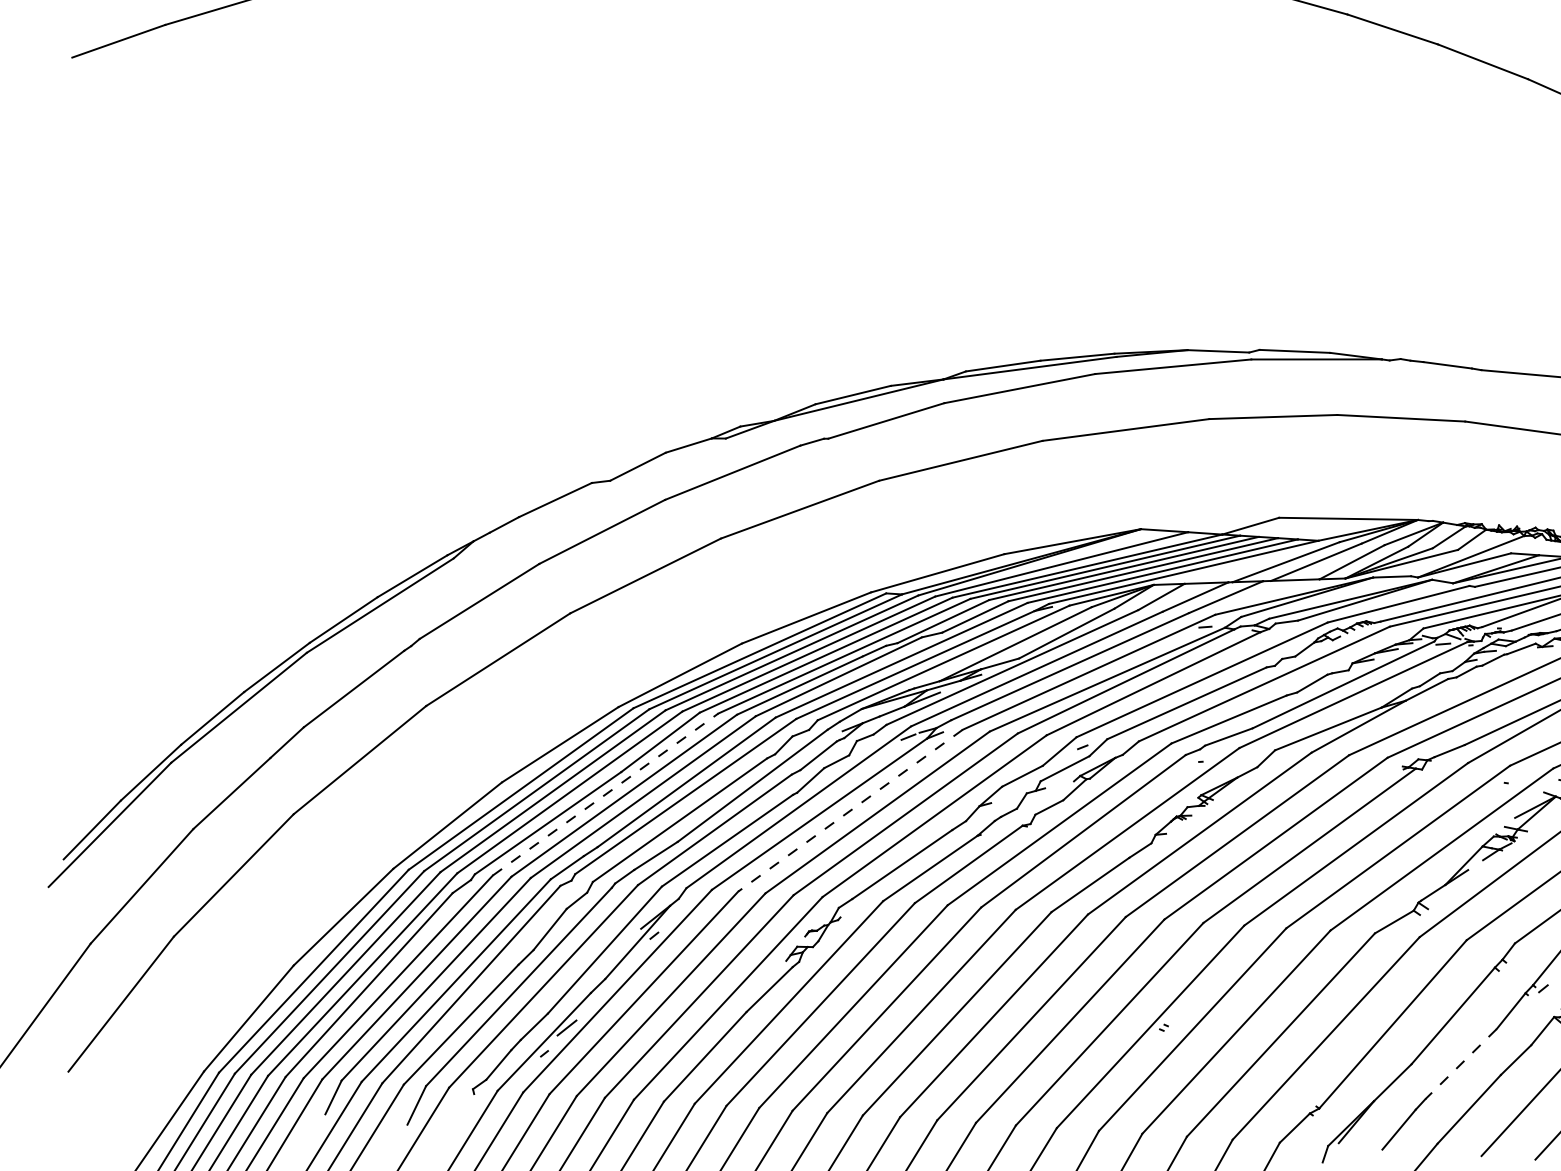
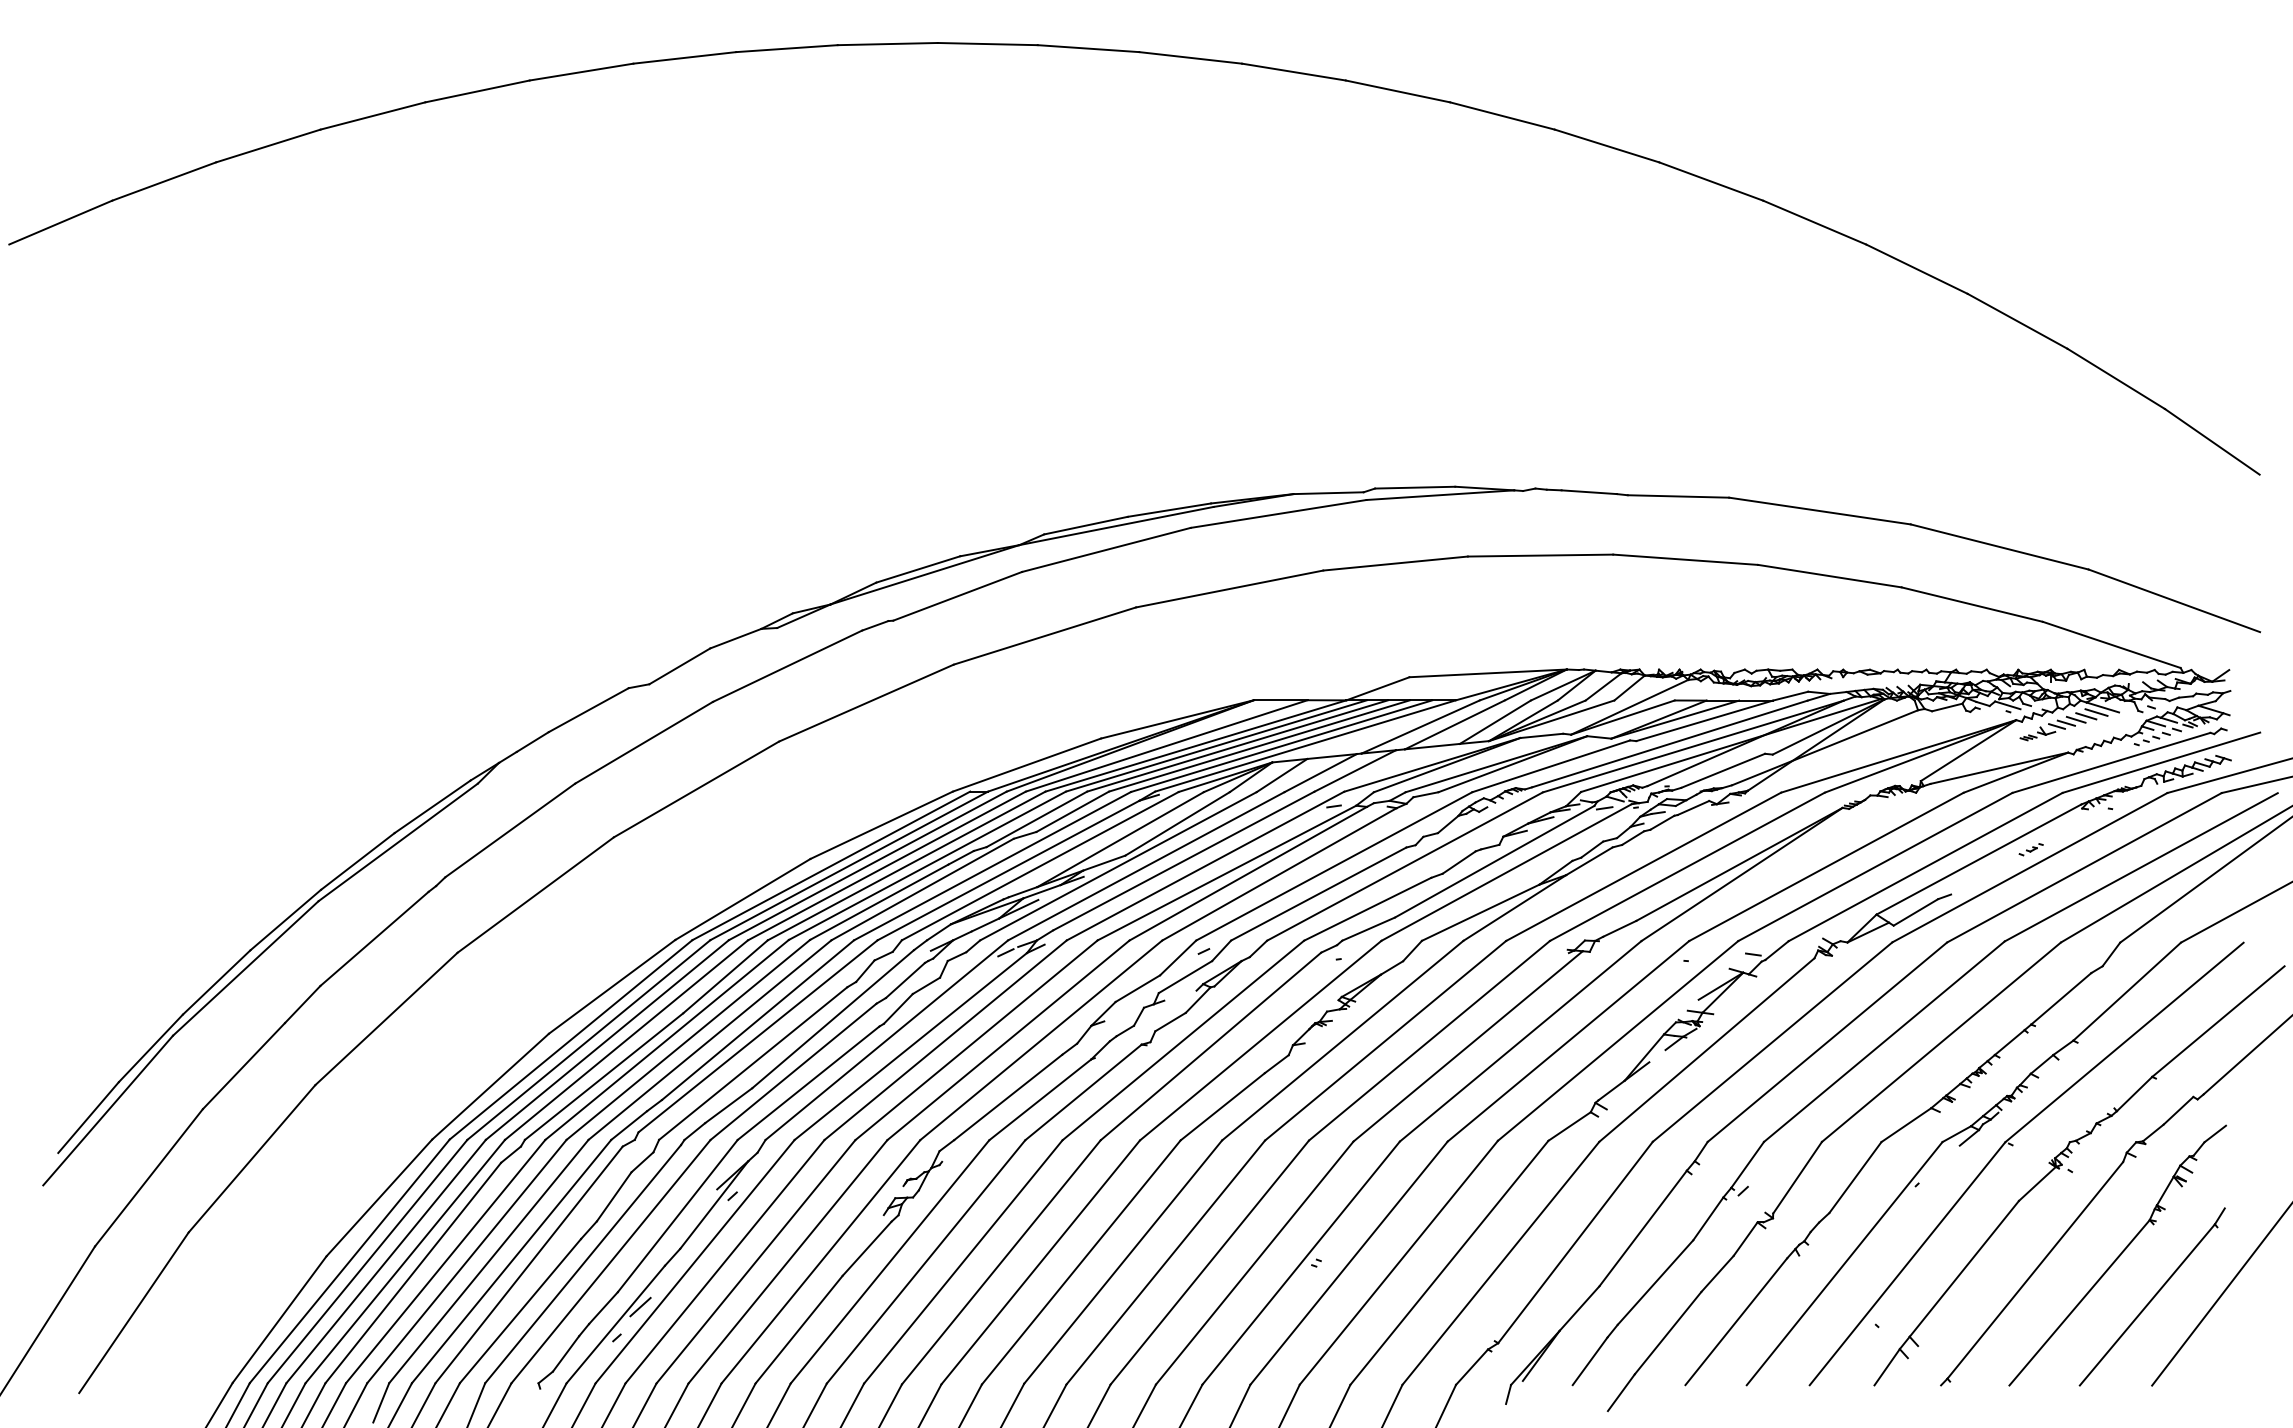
line: (605, 794) -> (667, 1039), dashed -> solid
line: (850, 810) -> (945, 1040), dashed -> solid
line: (1461, 1064) -> (1655, 1282), dashed -> solid

